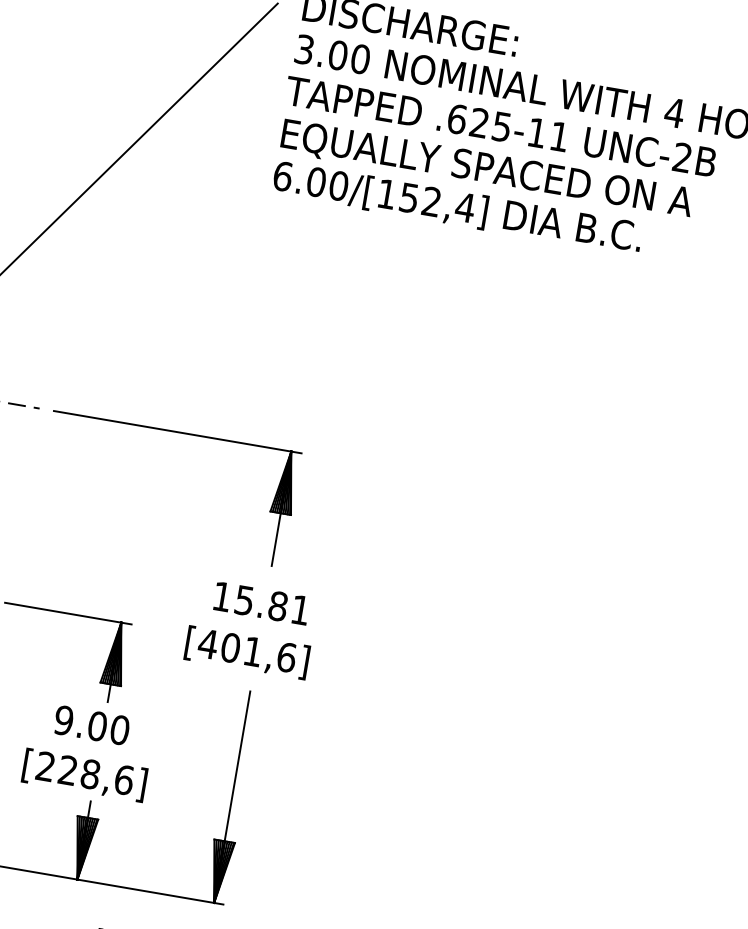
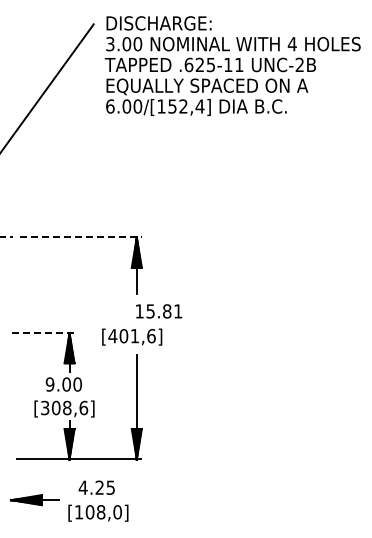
line: (176, 432) -> (80, 237), solid -> dashed
text: (262, 603) -> (159, 311), moved
line: (68, 614) -> (43, 333), solid -> dashed
text: (56, 769) -> (50, 408), [228,6] -> [308,6]

